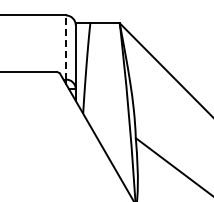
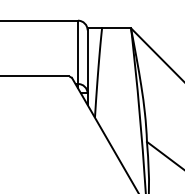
line: (65, 47) -> (77, 52), dashed -> solid

